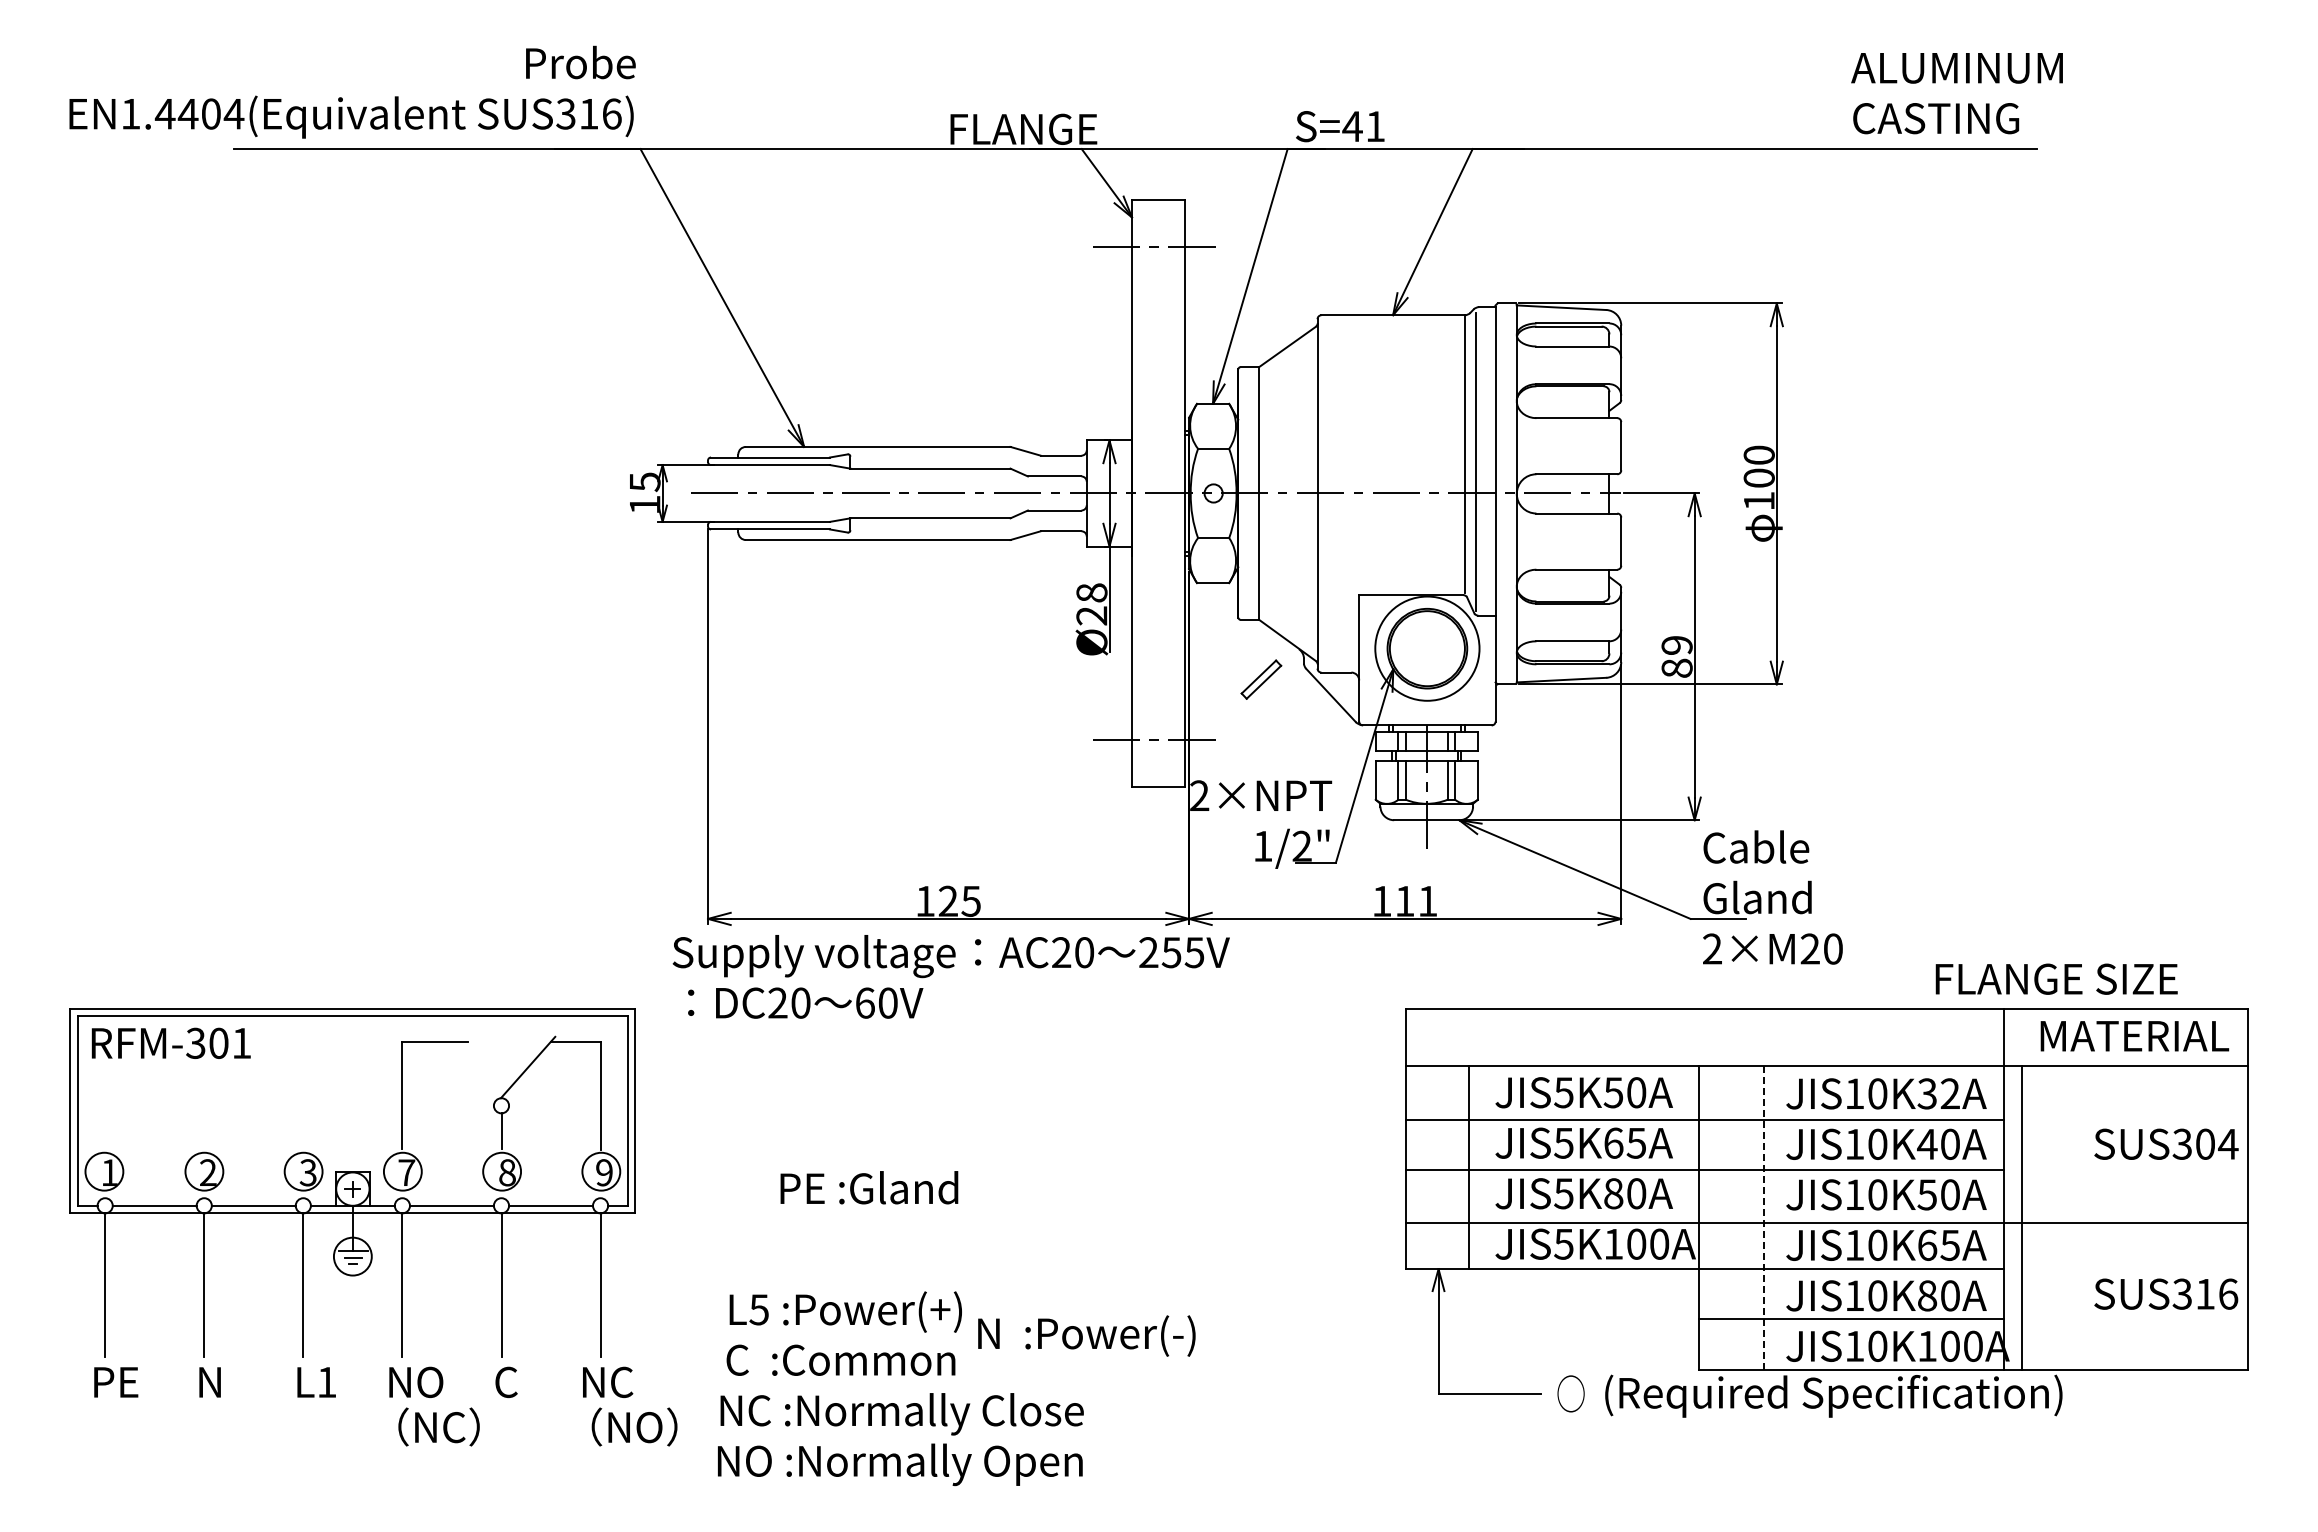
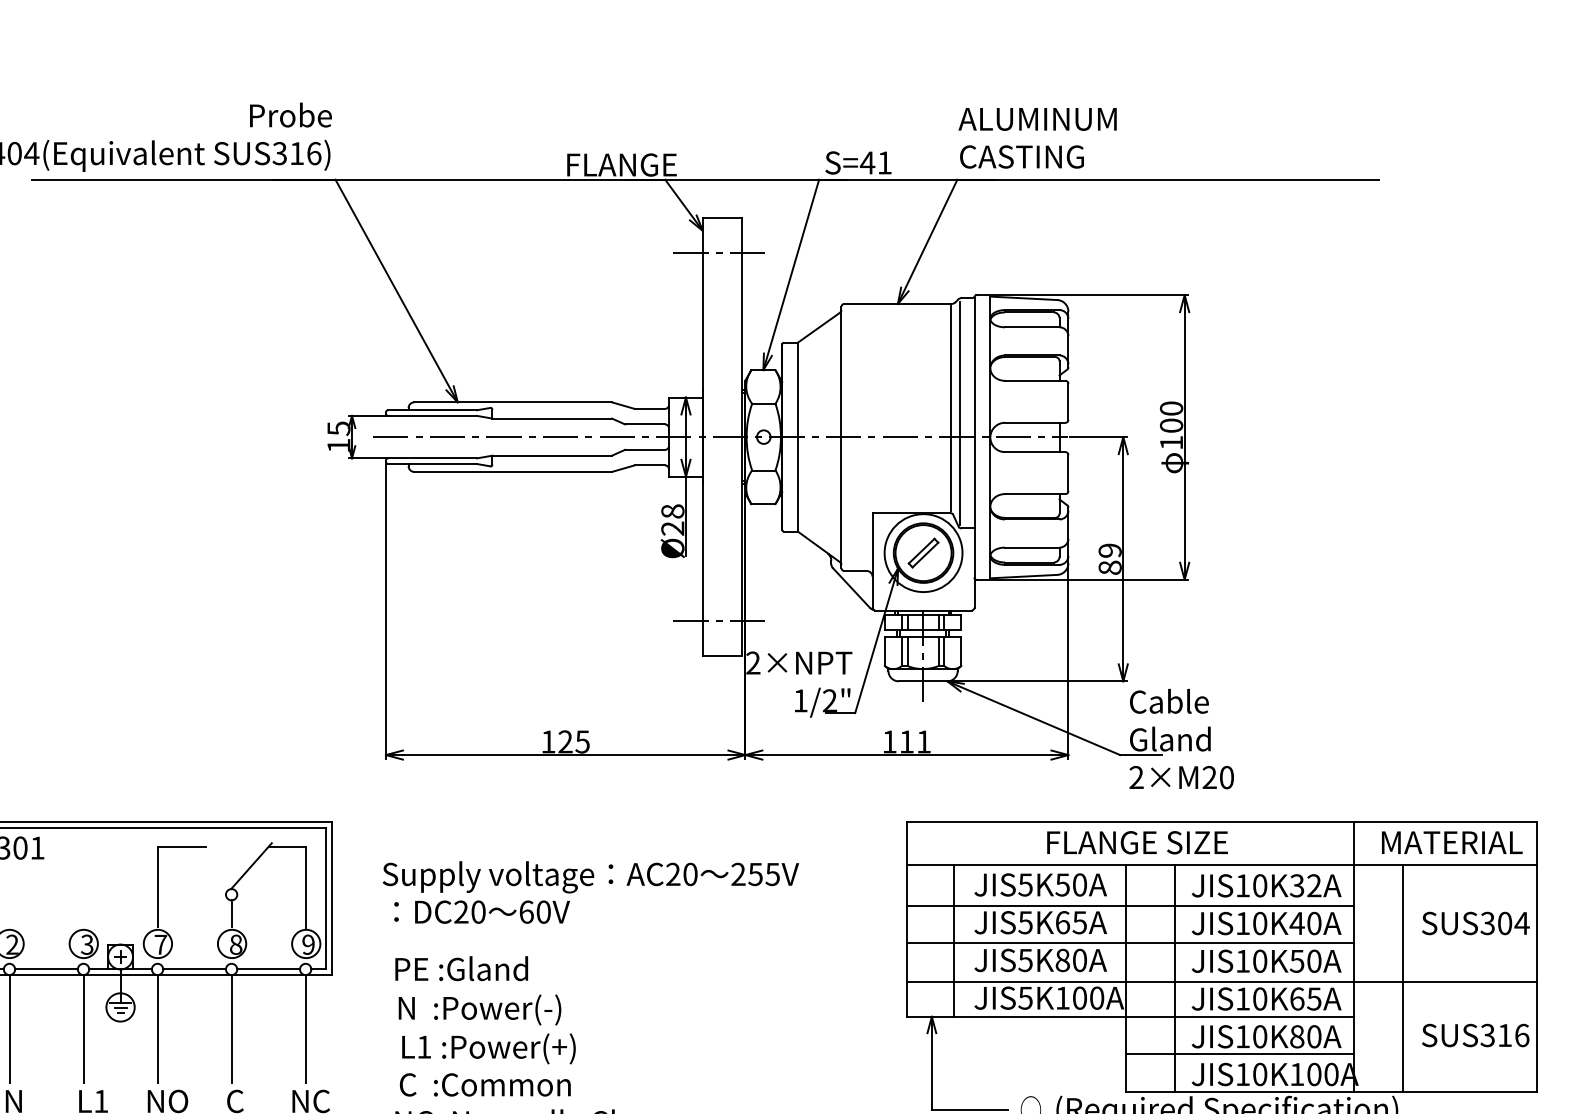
text: (1956, 93) -> (1037, 138), moved
part: (1261, 679) -> (923, 552), moved
text: (950, 976) -> (590, 892), moved
text: (2056, 978) -> (1137, 842), moved
text: (869, 1187) -> (461, 968), moved
line: (1764, 1217) -> (1175, 978), dashed -> solid
line: (2021, 1217) -> (1402, 978), moved
text: (758, 1309) -> (423, 1046), L5 -> L1
text: (1086, 1335) -> (479, 1009), moved

